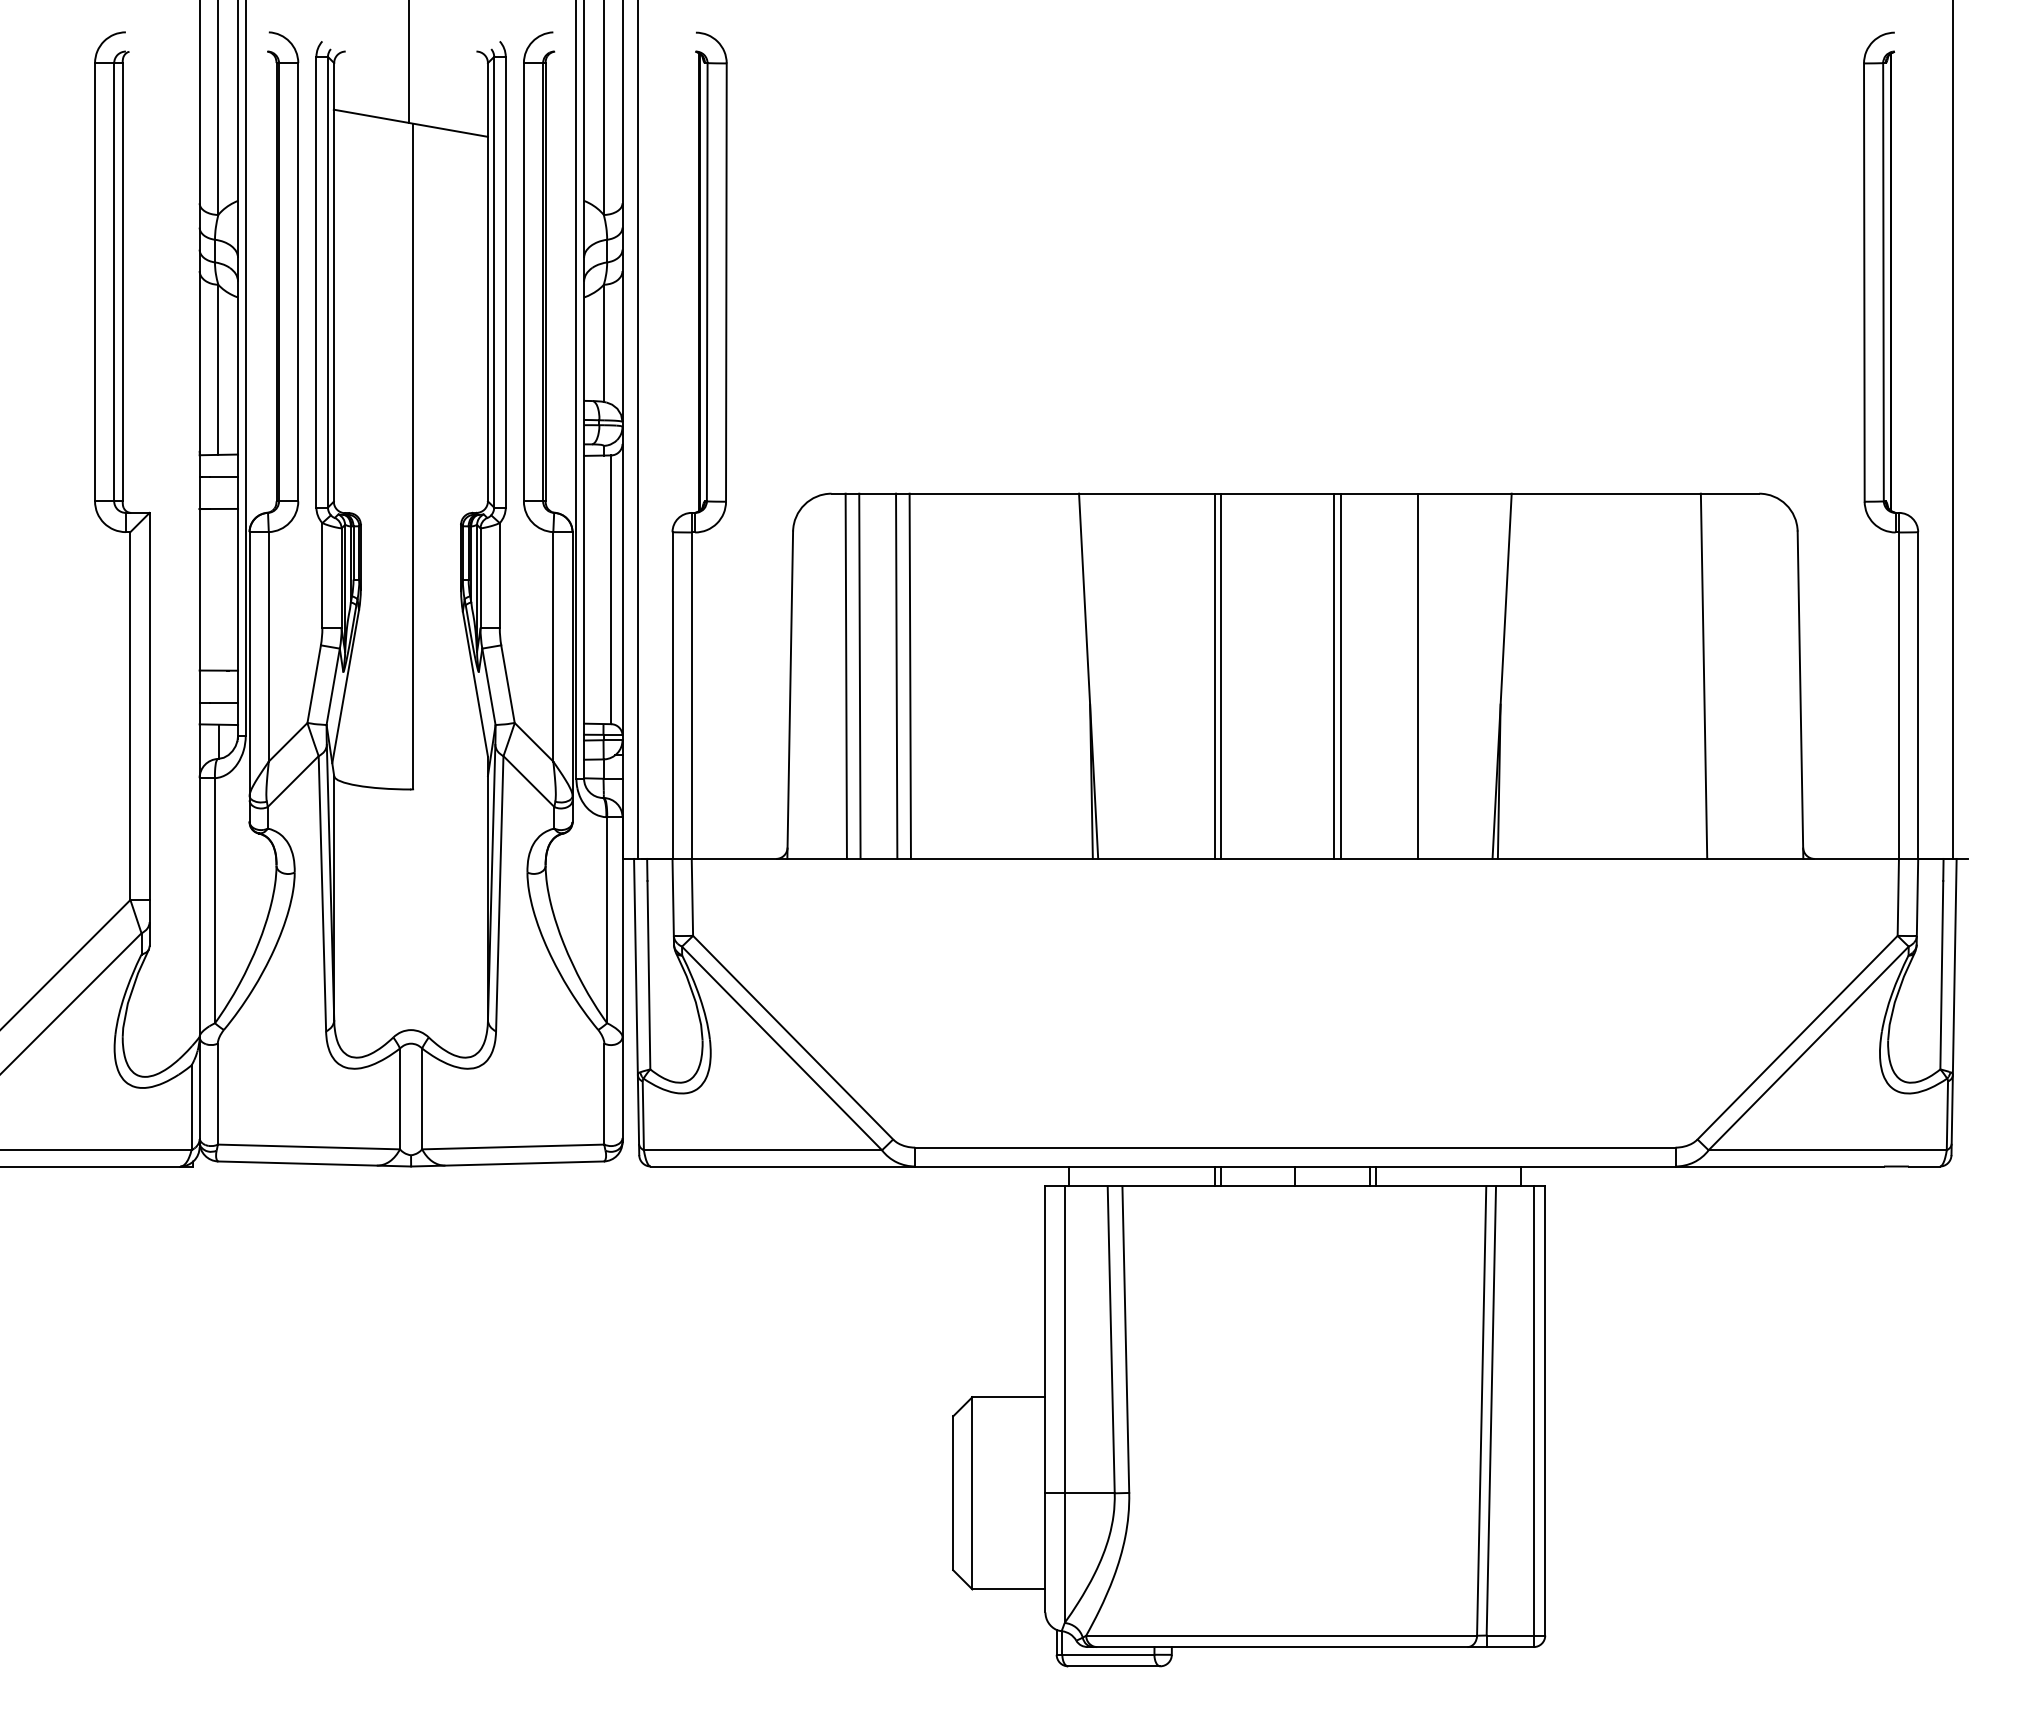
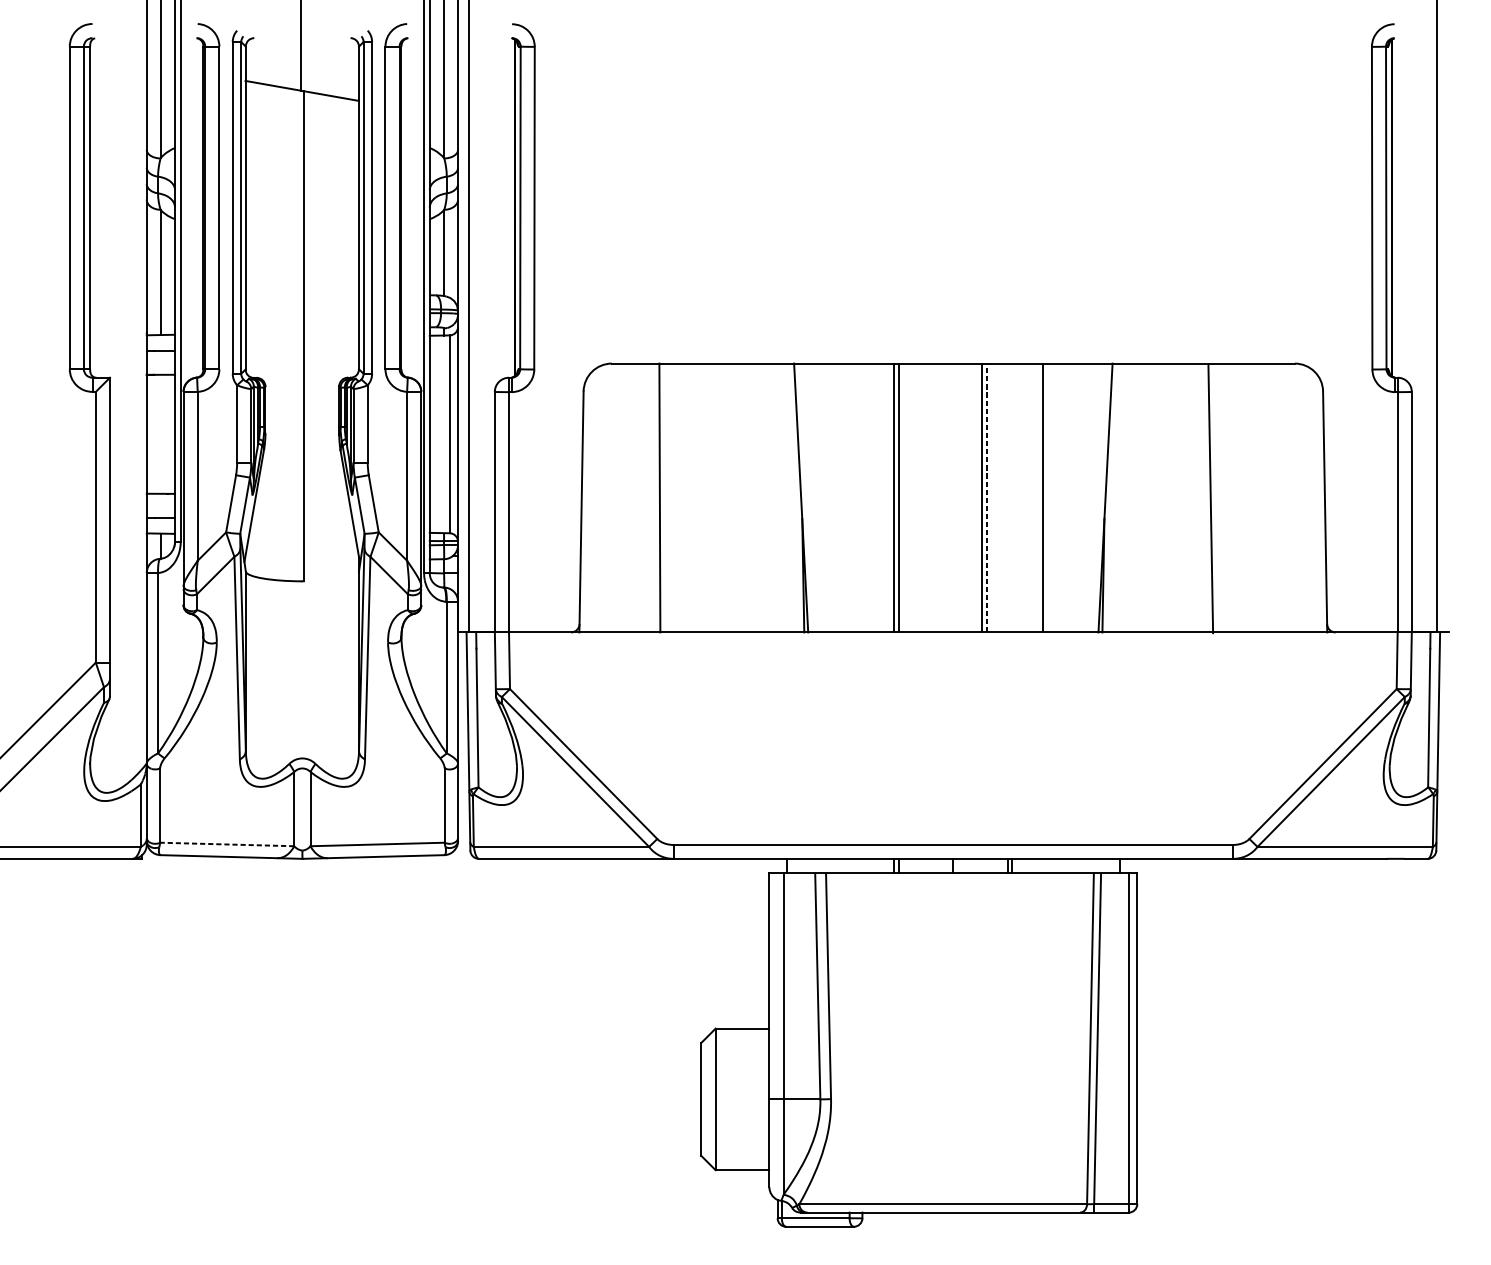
line: (845, 675) -> (622, 497), removed
line: (859, 675) -> (632, 497), removed
line: (909, 675) -> (669, 497), removed
line: (1703, 675) -> (1210, 498), moved
line: (1341, 676) -> (987, 498), solid -> dashed
line: (308, 1146) -> (226, 844), solid -> dashed

